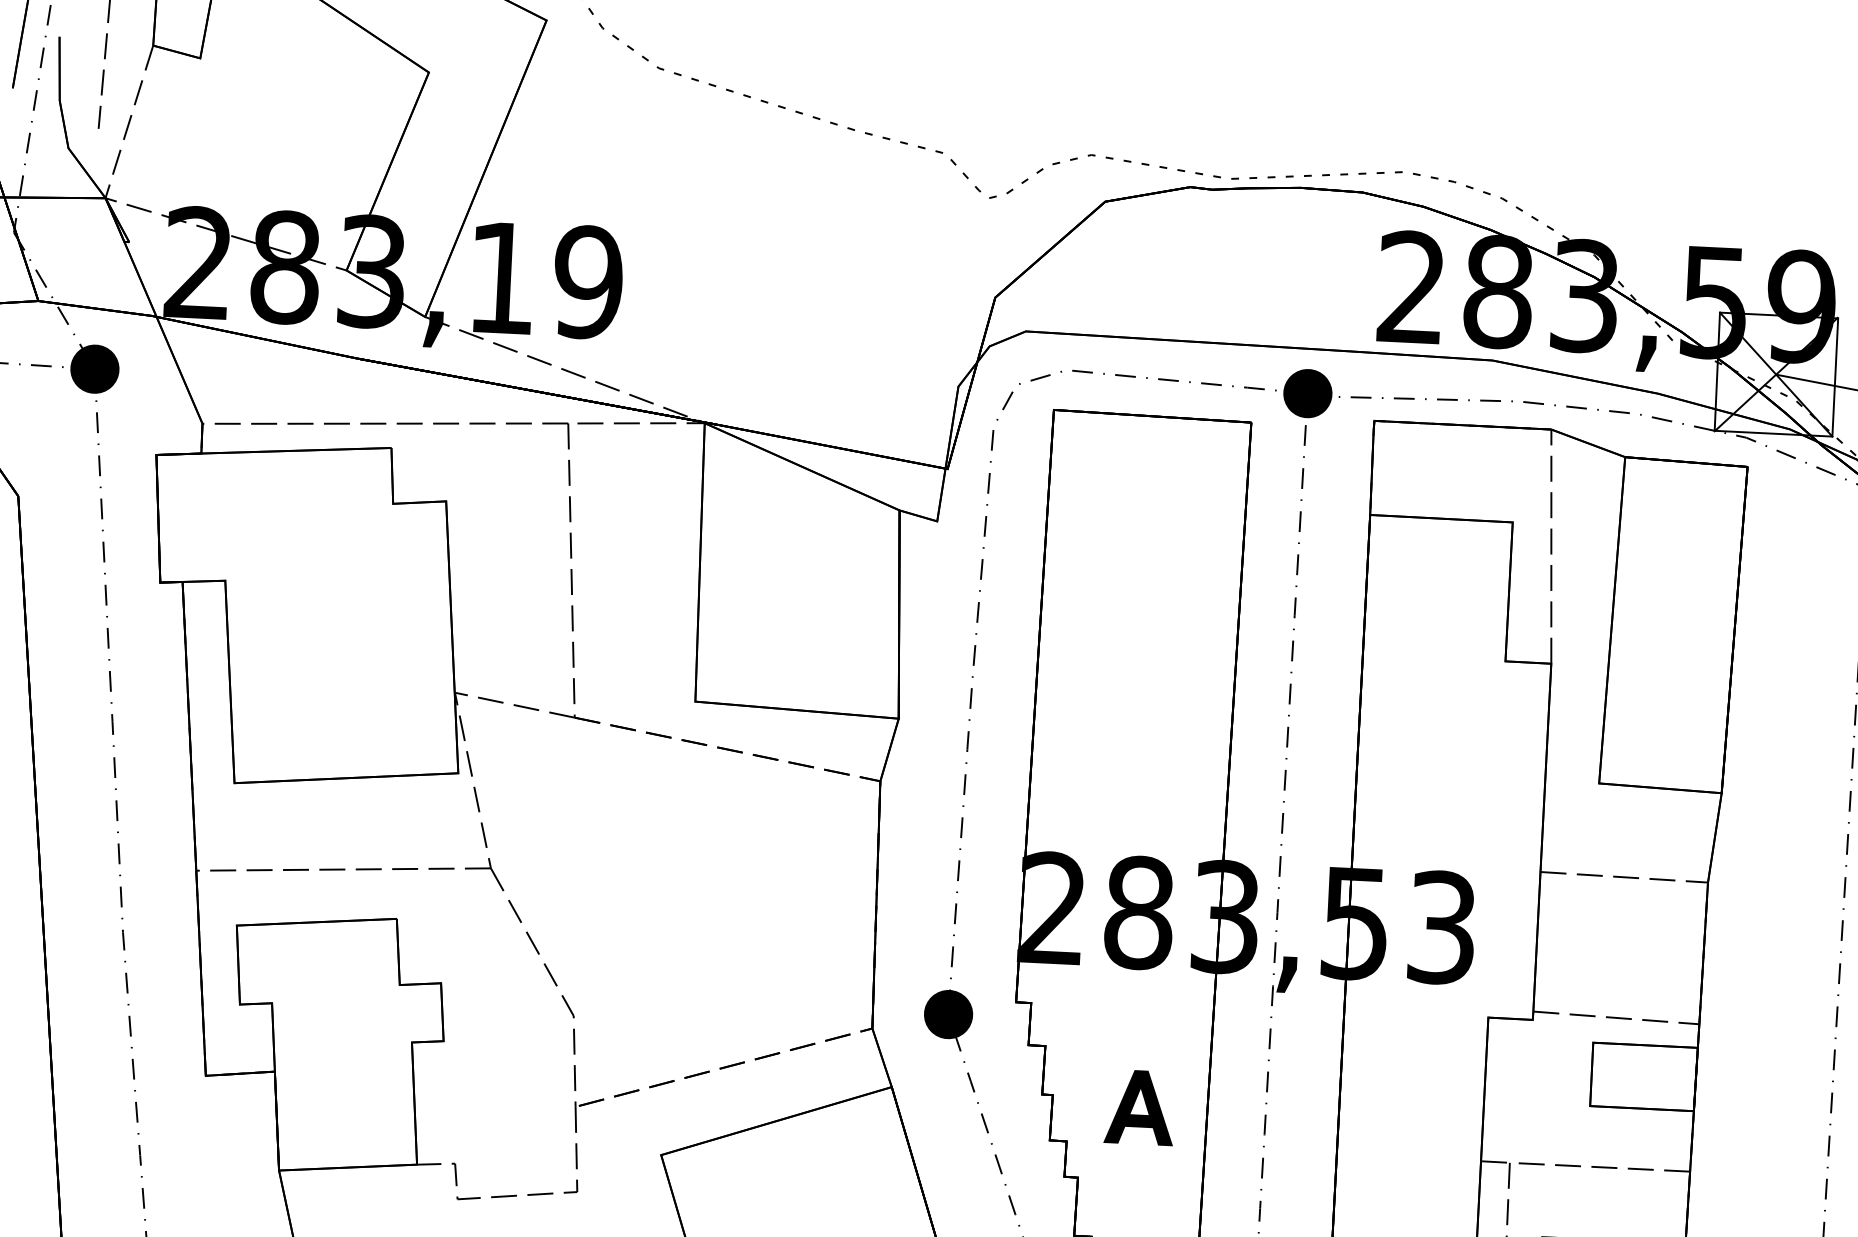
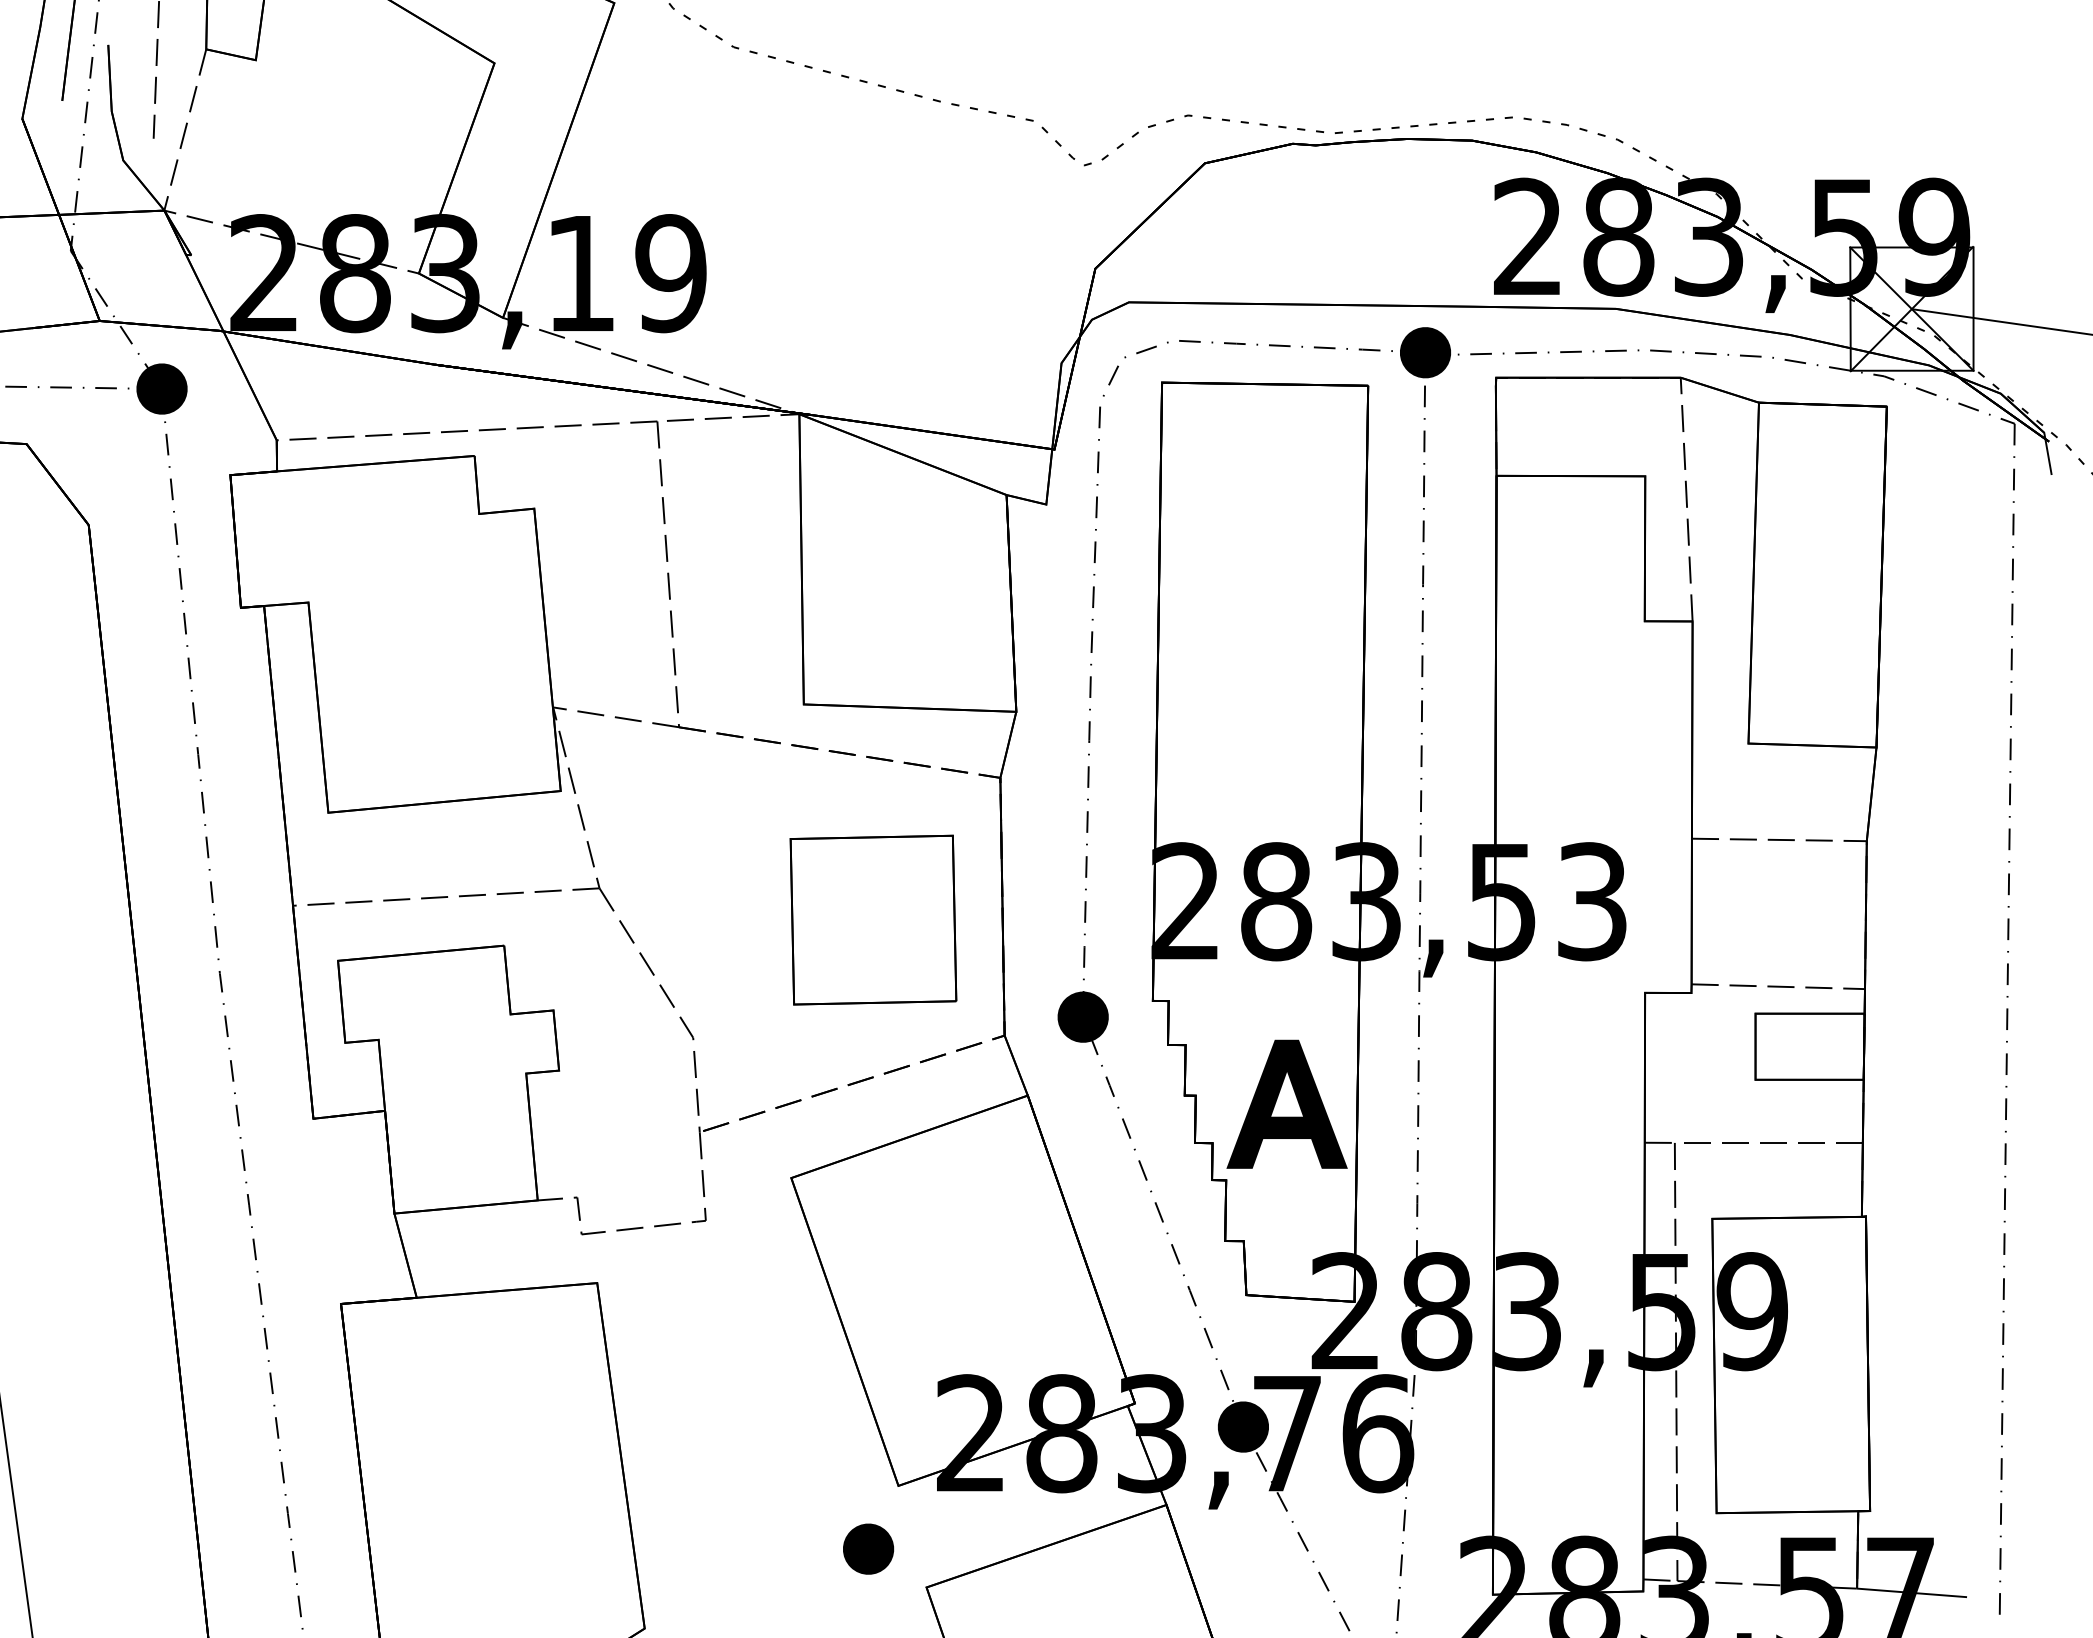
part: (752, 911) -> (873, 919), added
part: (1139, 1106) -> (1286, 1103), size x1.67

